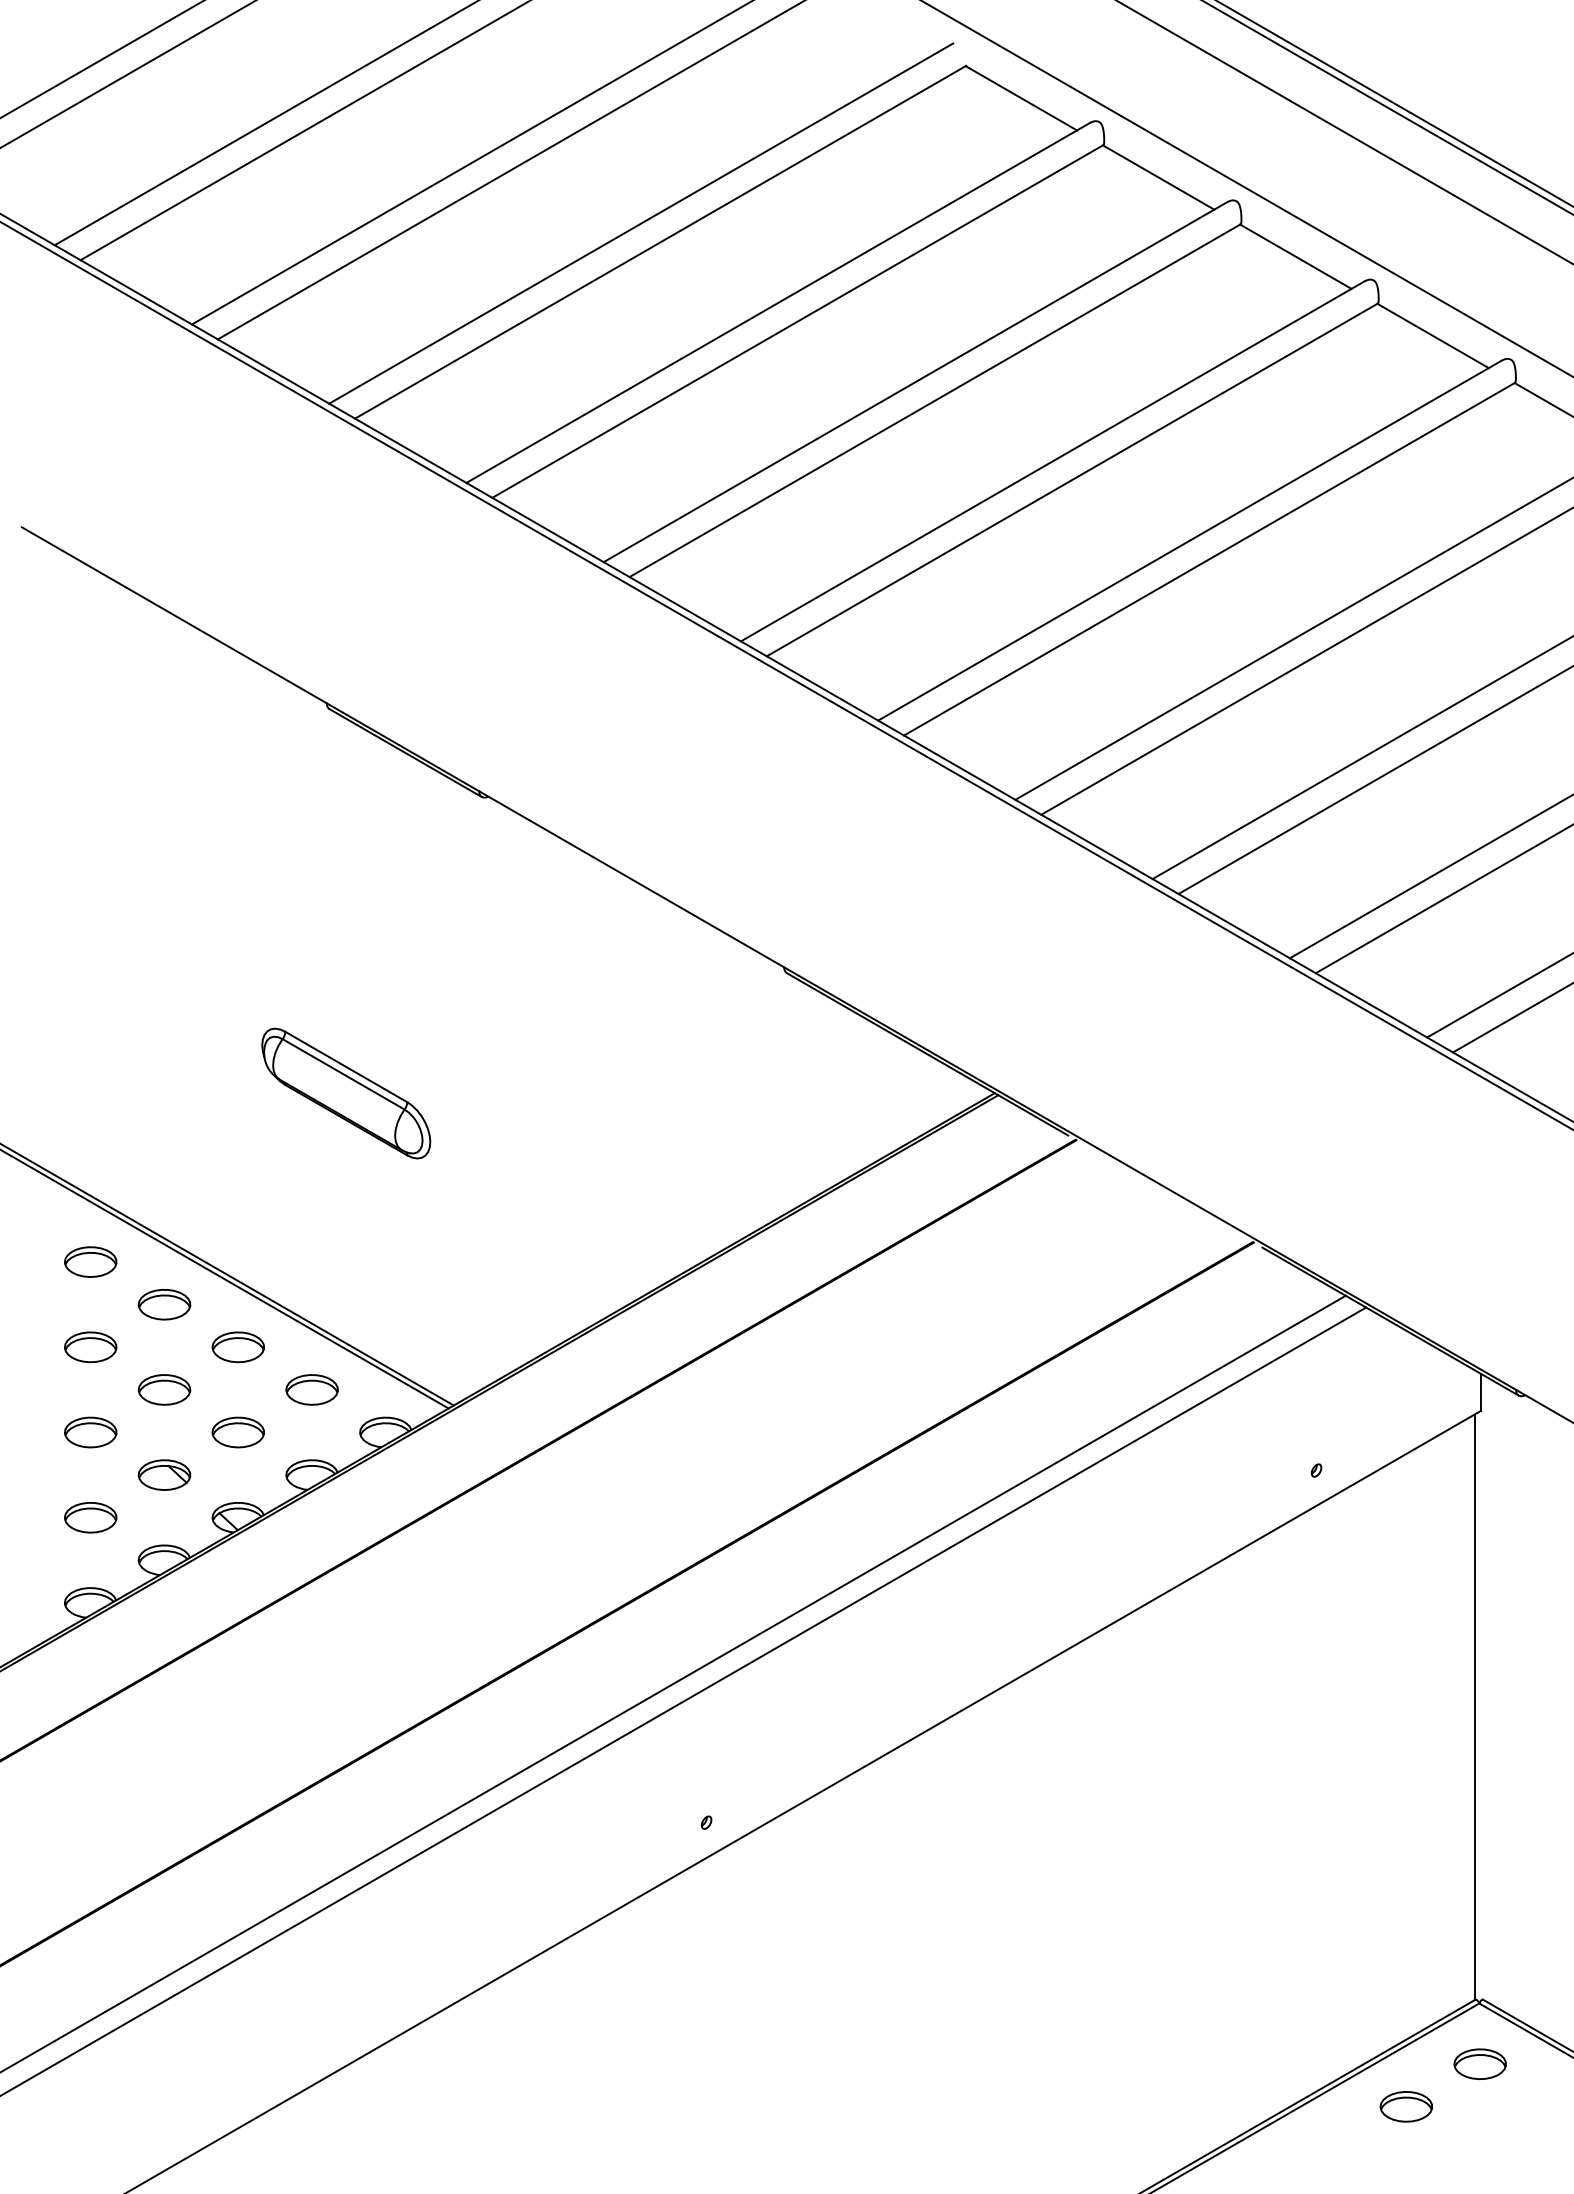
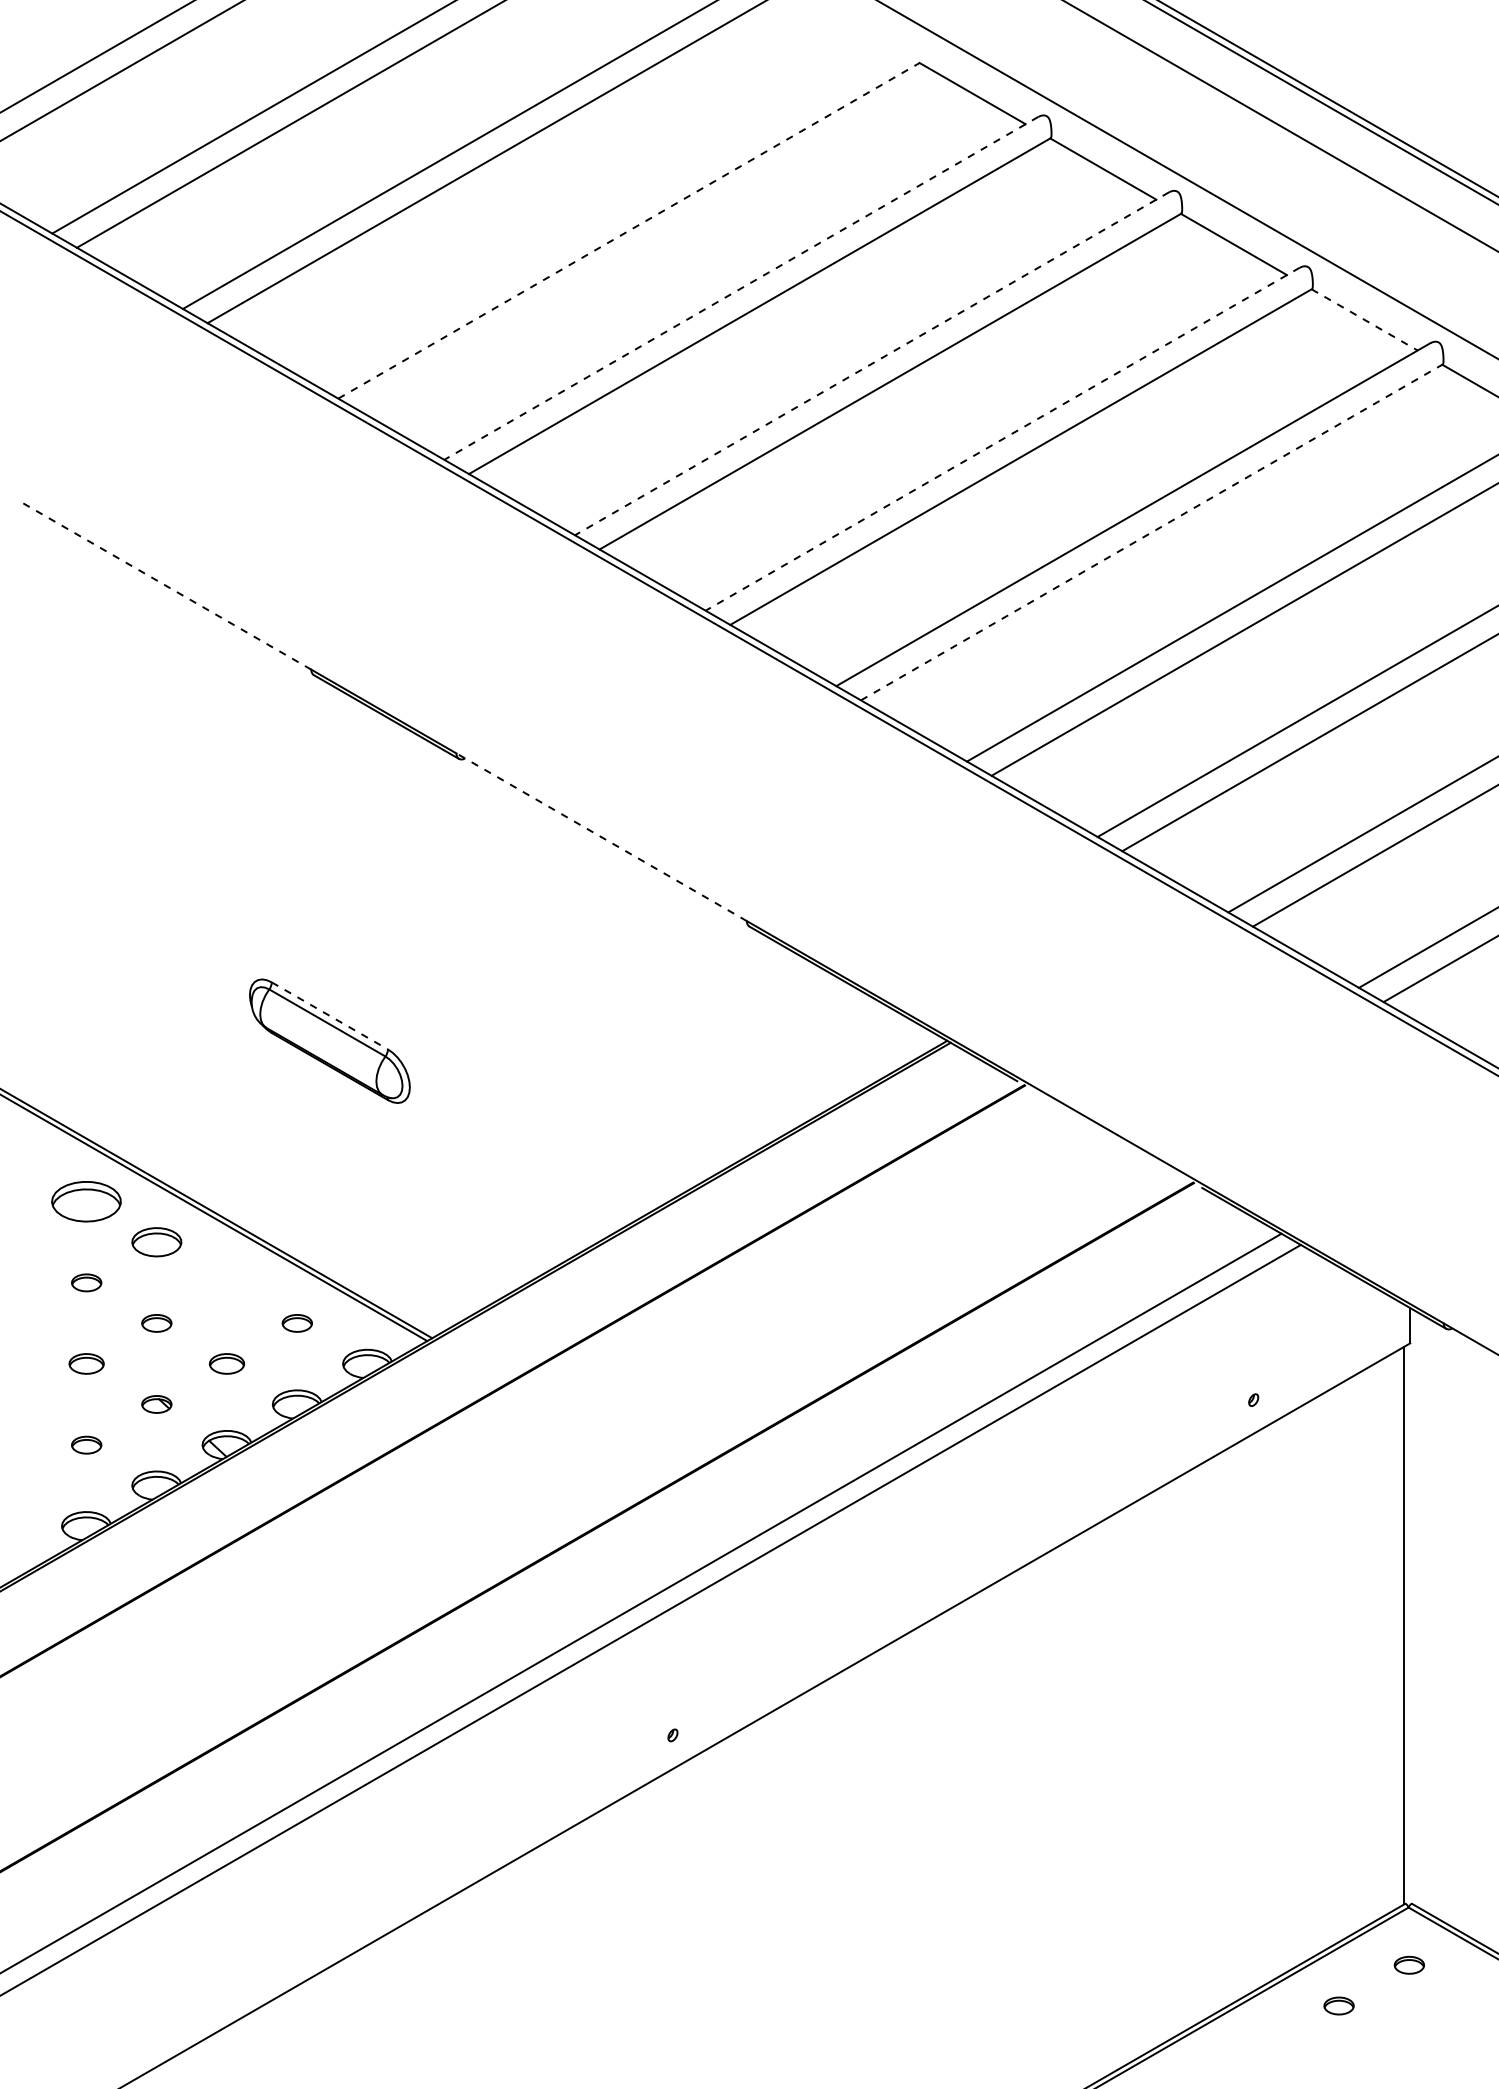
line: (641, 223) -> (610, 212), removed
line: (660, 242) -> (629, 230), solid -> dashed
line: (778, 303) -> (741, 289), solid -> dashed
line: (1433, 336) -> (1365, 320), solid -> dashed
line: (915, 382) -> (871, 364), solid -> dashed
line: (1052, 461) -> (1002, 439), solid -> dashed
line: (1209, 559) -> (1151, 532), solid -> dashed
line: (173, 615) -> (165, 586), solid -> dashed
line: (631, 879) -> (601, 837), solid -> dashed
line: (346, 1067) -> (330, 1016), solid -> dashed
part: (90, 1261) -> (86, 1201), size x1.4
part: (90, 1347) -> (86, 1283), size x0.6
part: (237, 1347) -> (226, 1283), removed
part: (164, 1389) -> (156, 1322), size x0.6
part: (311, 1389) -> (296, 1322), size x0.6
part: (90, 1432) -> (86, 1363), size x0.7
part: (237, 1432) -> (226, 1363), size x0.7
part: (164, 1474) -> (156, 1403), size x0.6
part: (90, 1517) -> (86, 1444), size x0.6
part: (1479, 2063) -> (1408, 1964), size x0.6
part: (1405, 2106) -> (1338, 2005), size x0.6

